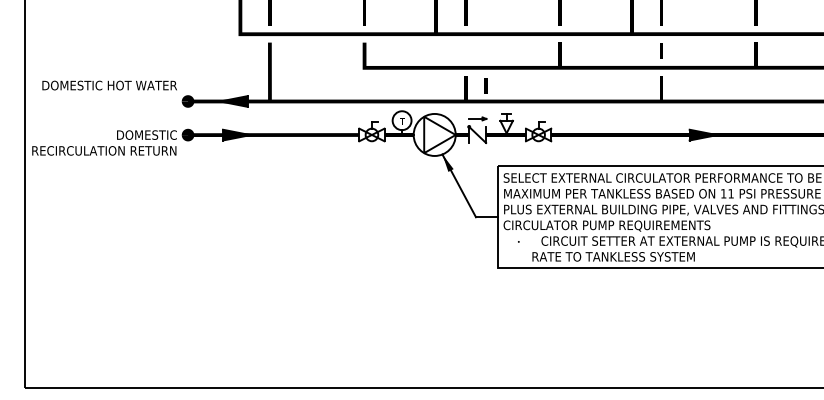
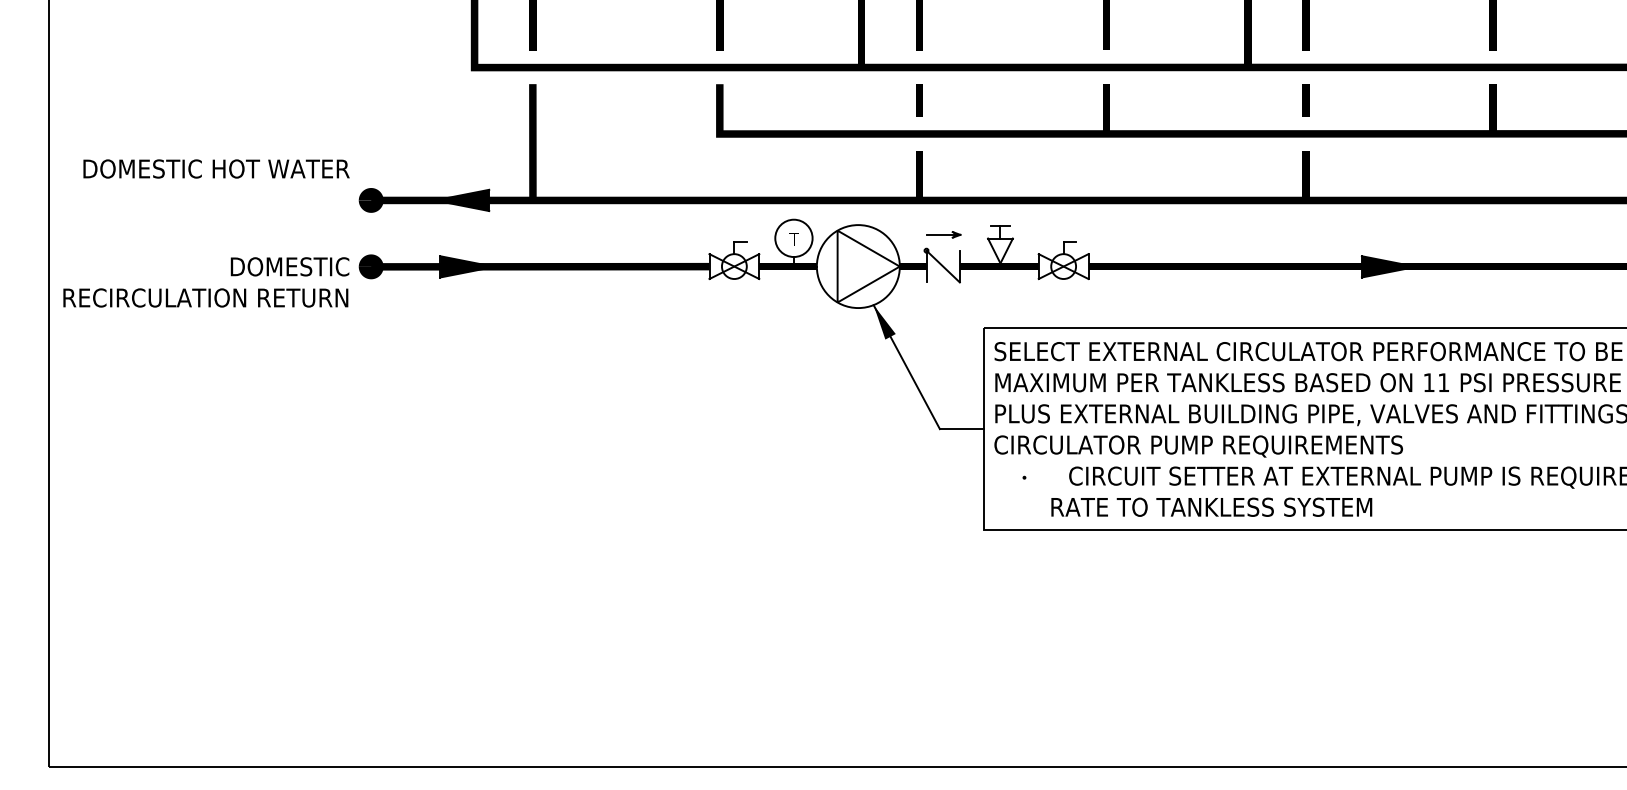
line: (485, 85) -> (919, 99), moved

